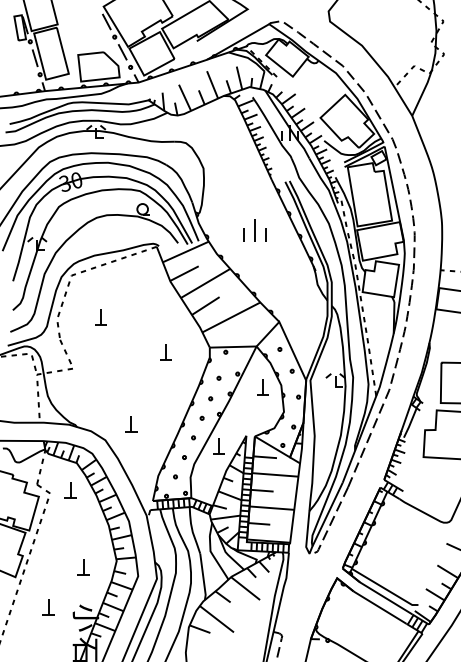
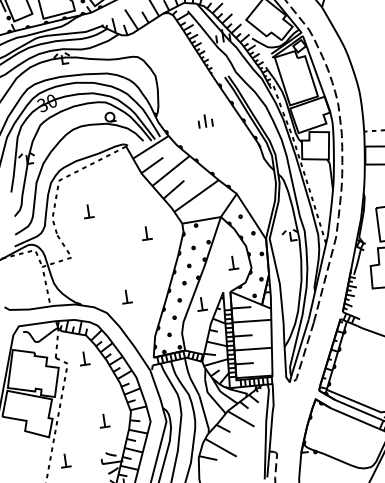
part: (254, 229) -> (205, 120), size x0.71
part: (262, 387) -> (232, 262), moved
part: (48, 607) -> (65, 460), moved

